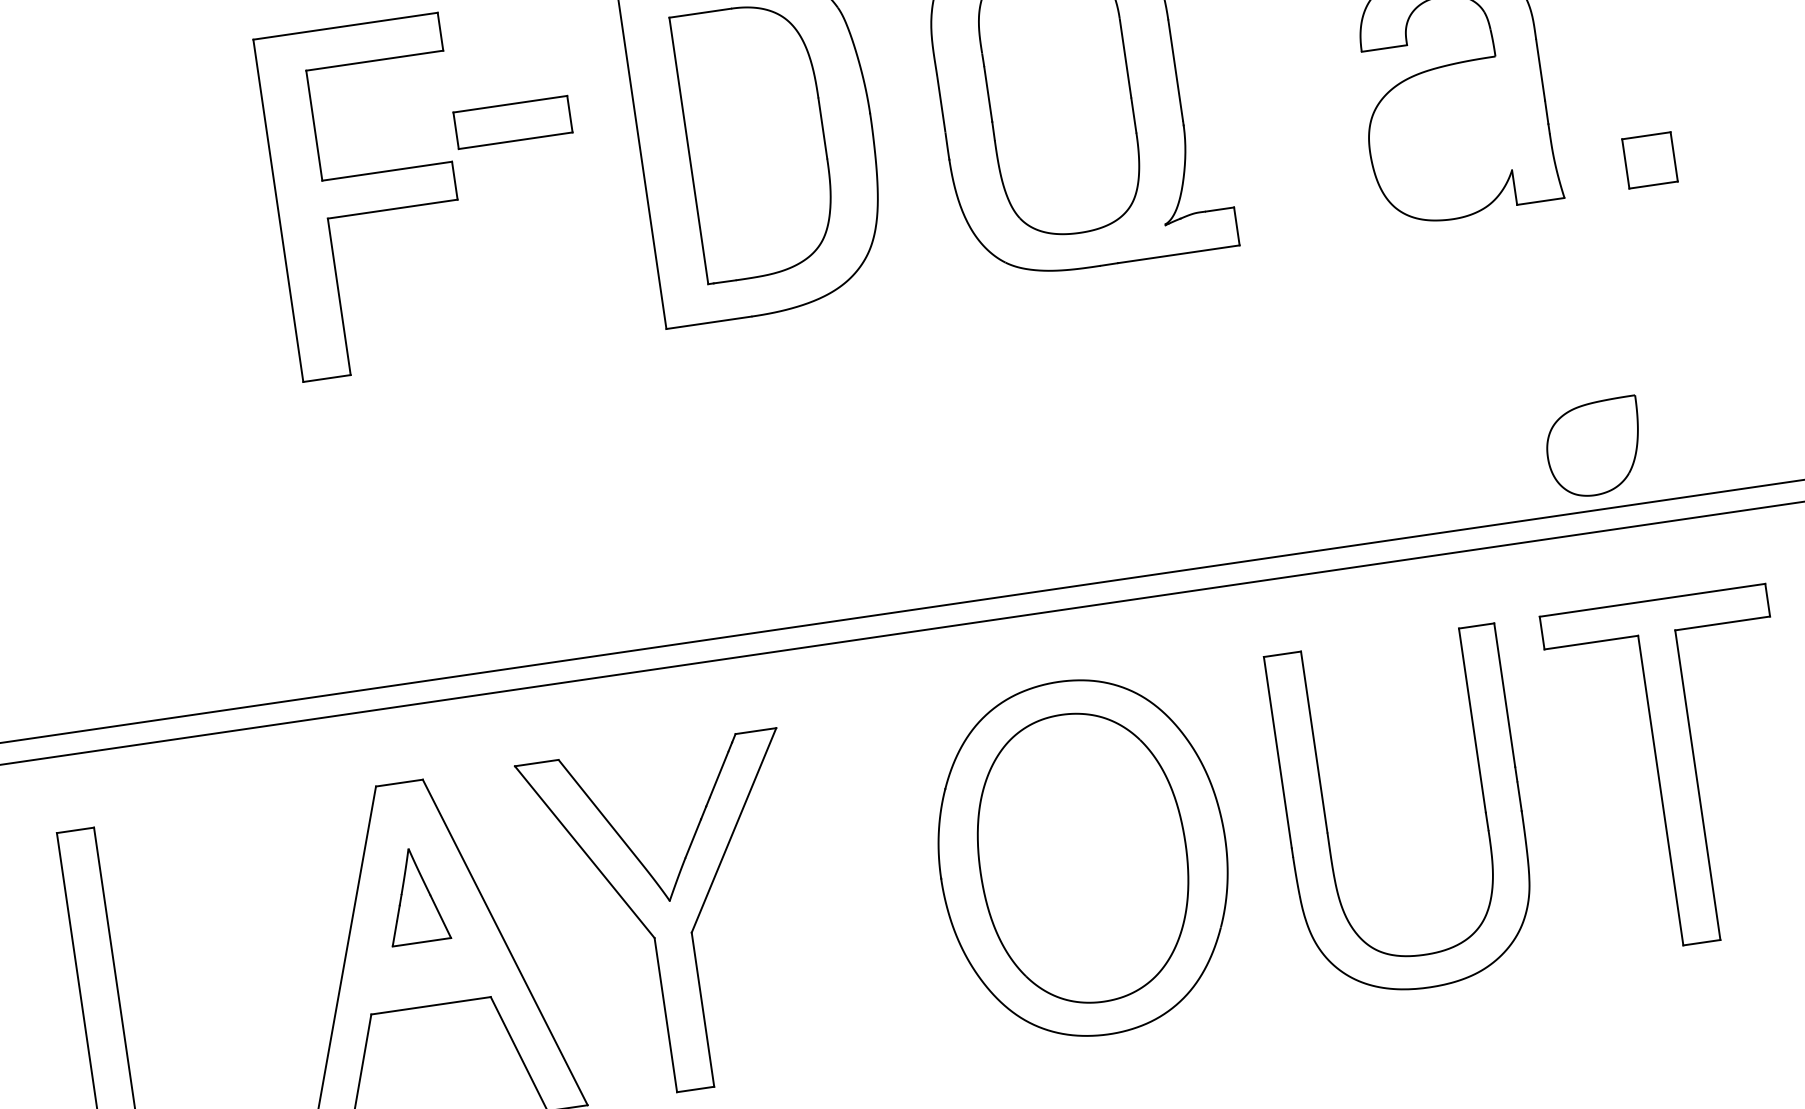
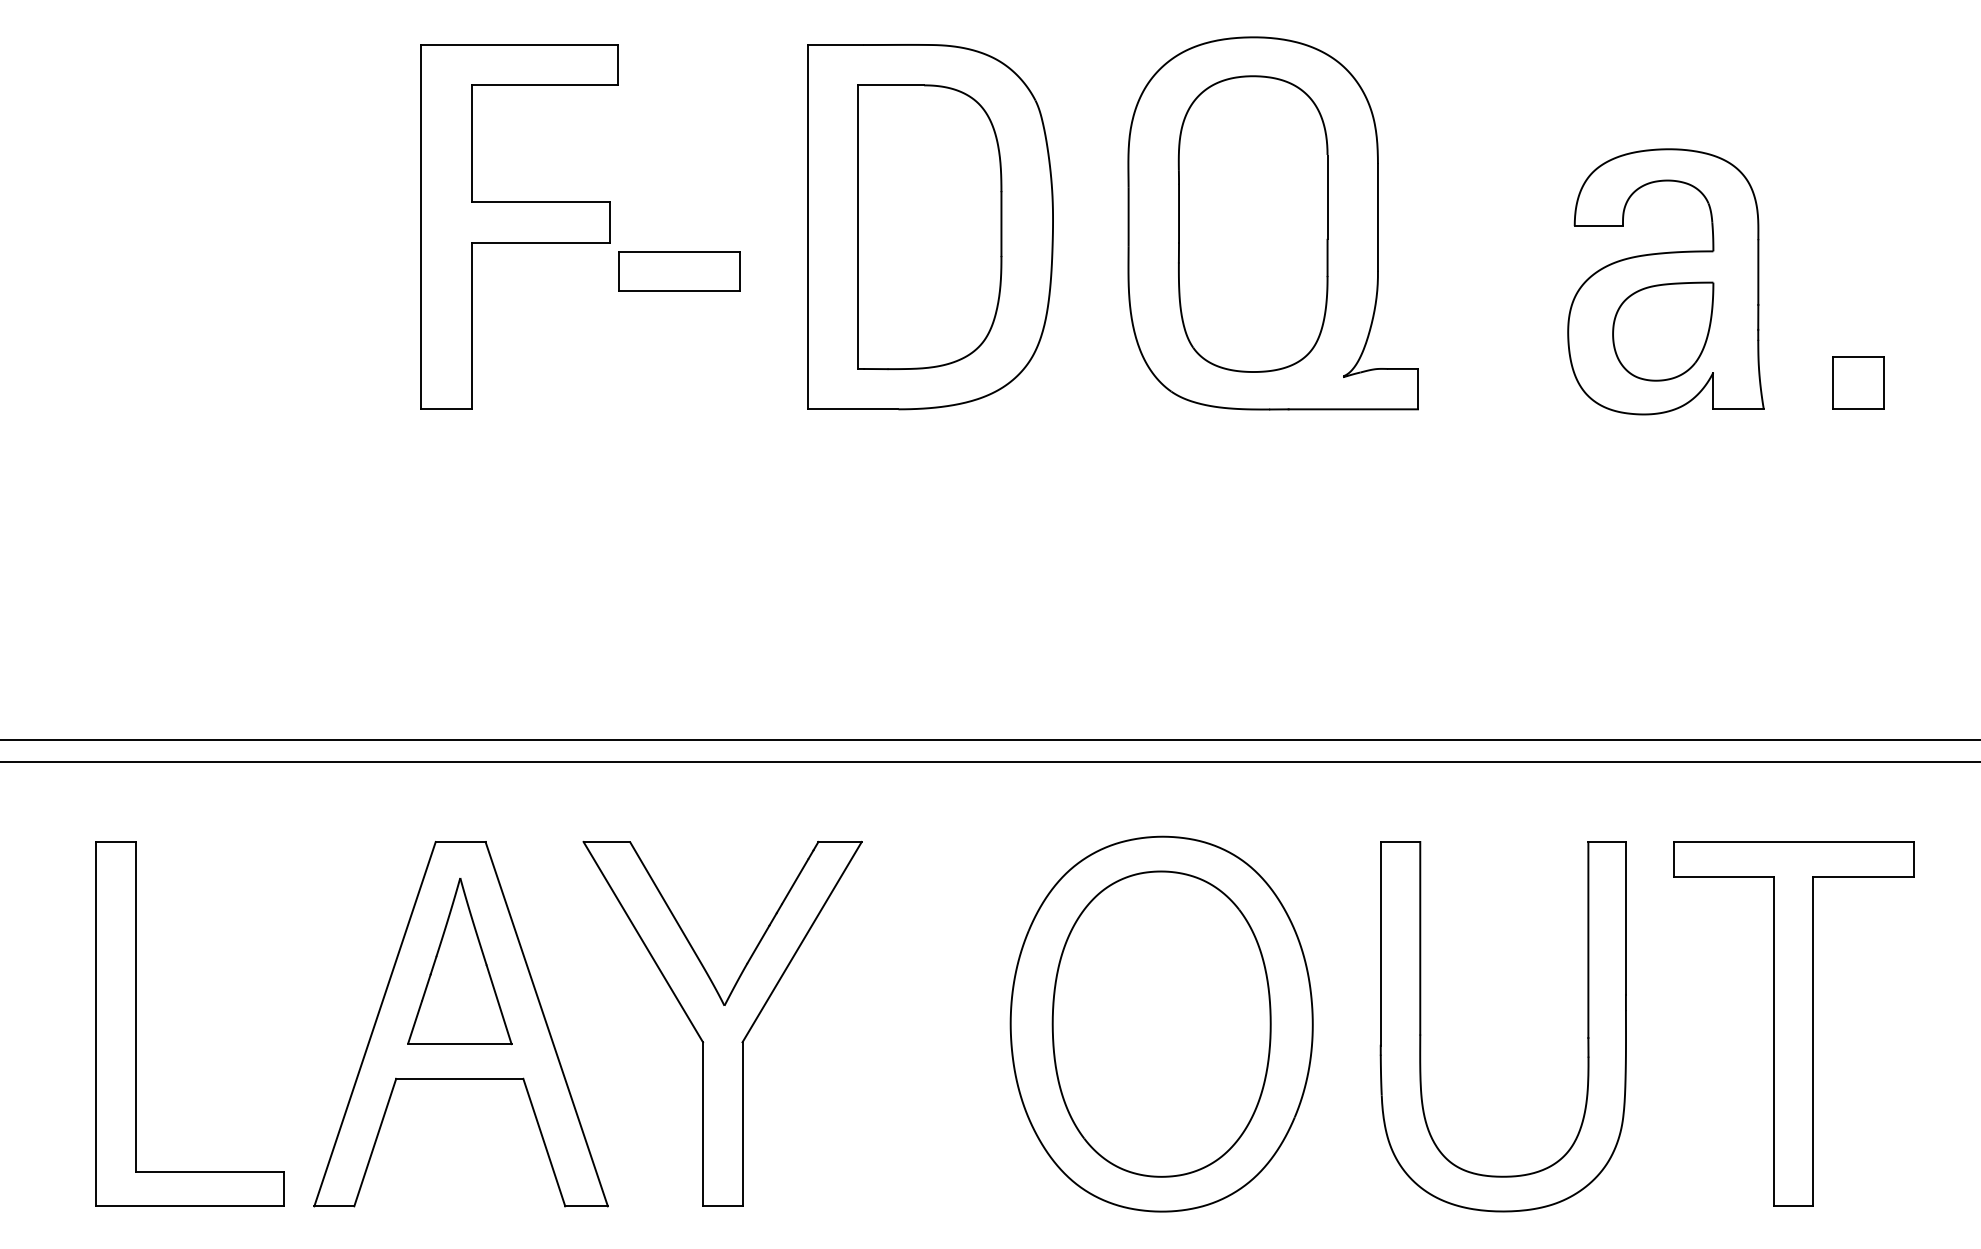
part: (513, 122) -> (679, 271), moved
part: (1594, 448) -> (1663, 331), moved
part: (414, 895) -> (459, 961), size x1.67

